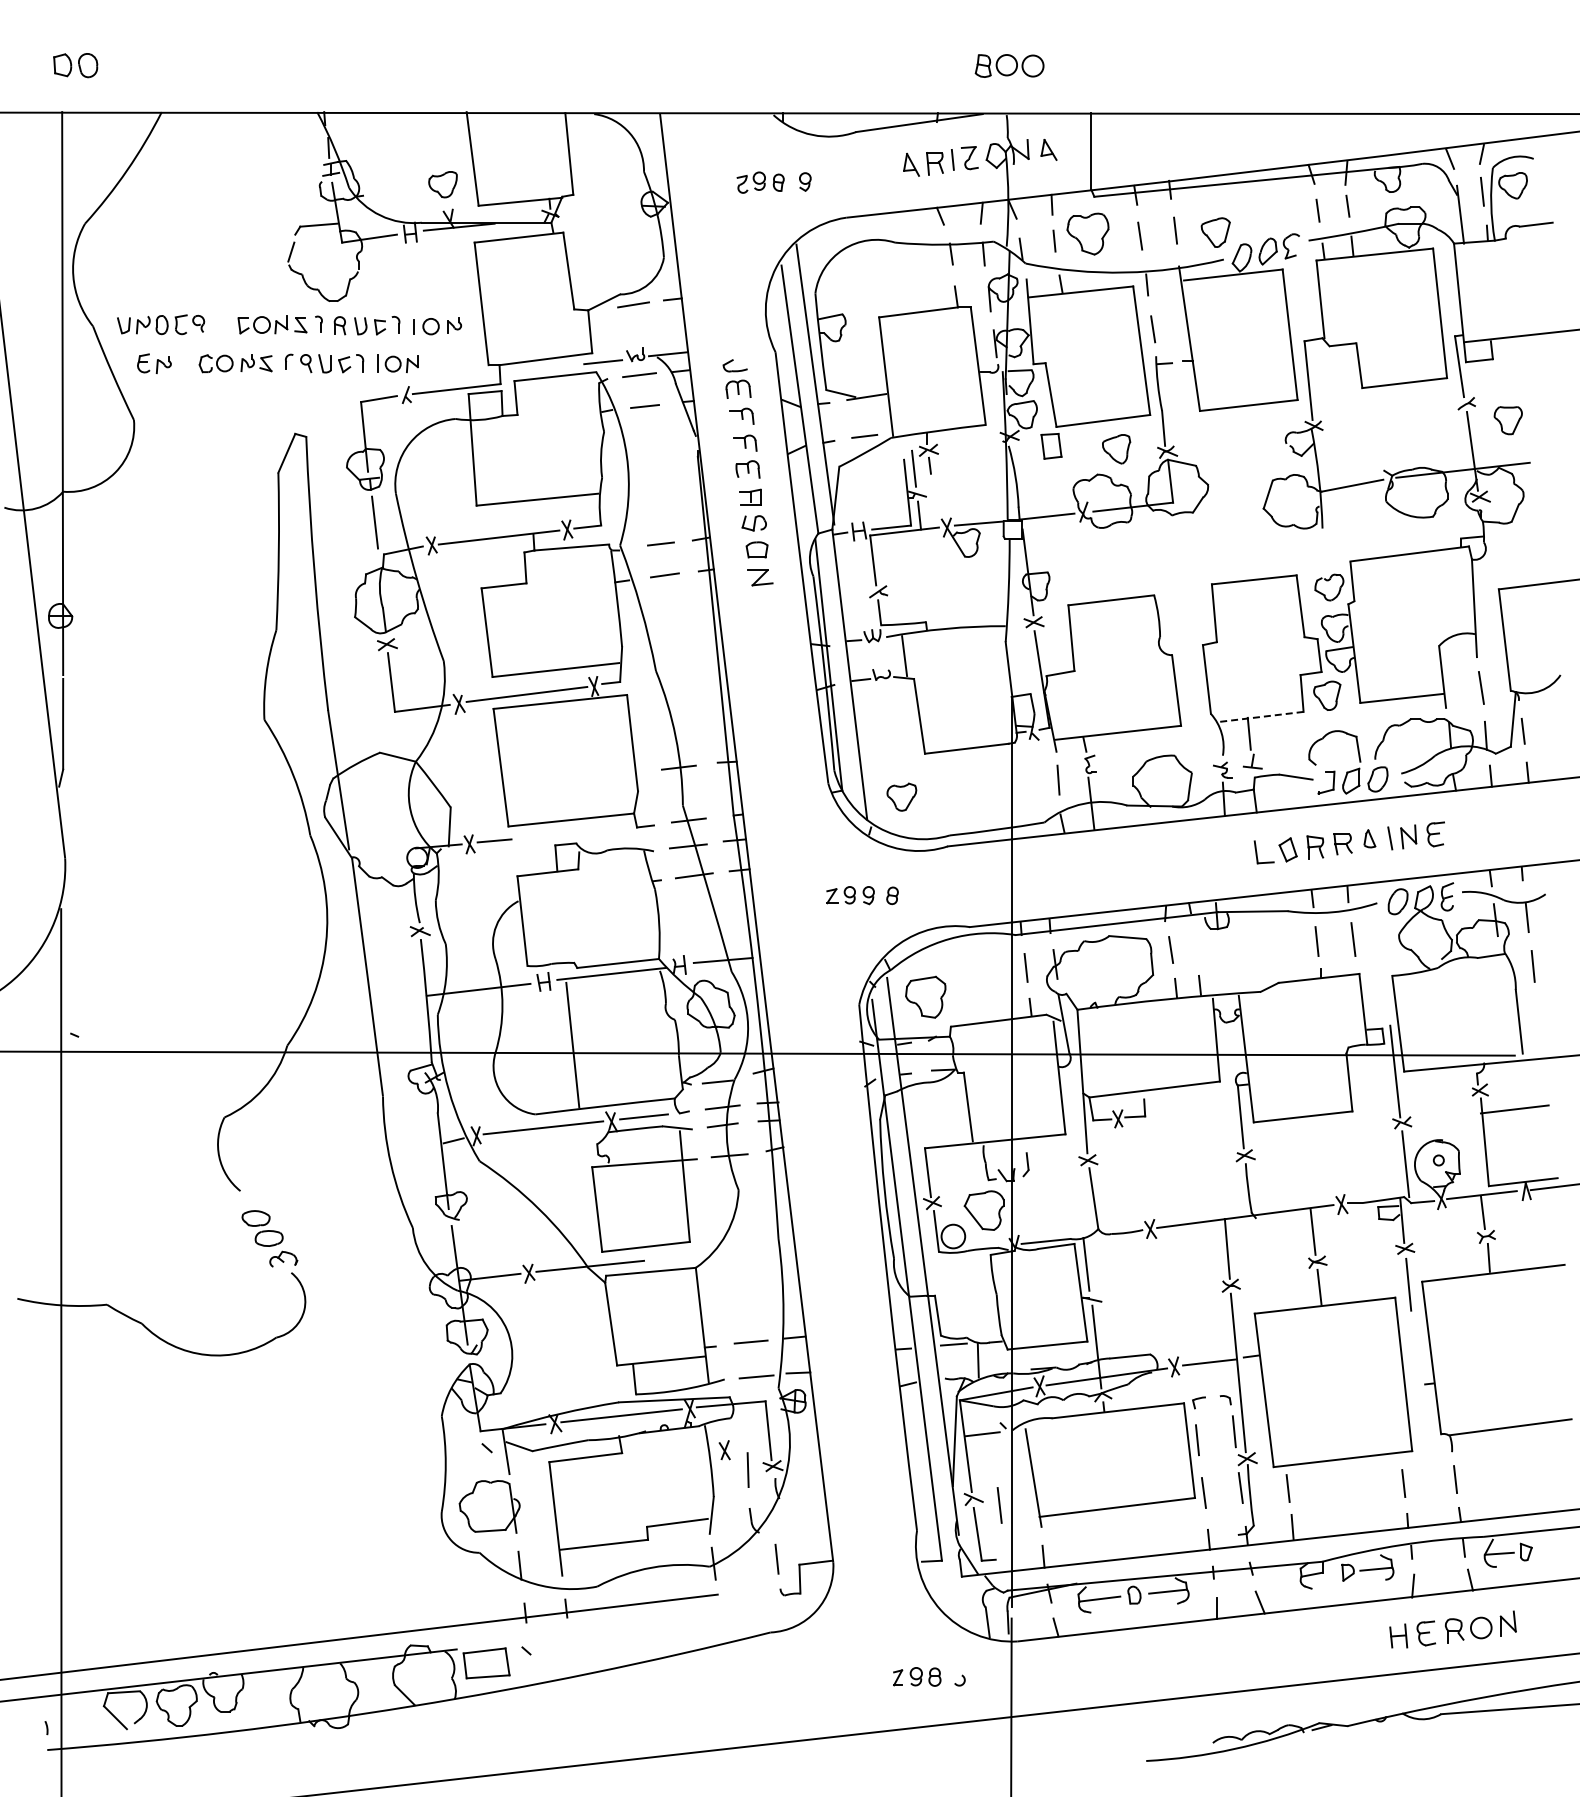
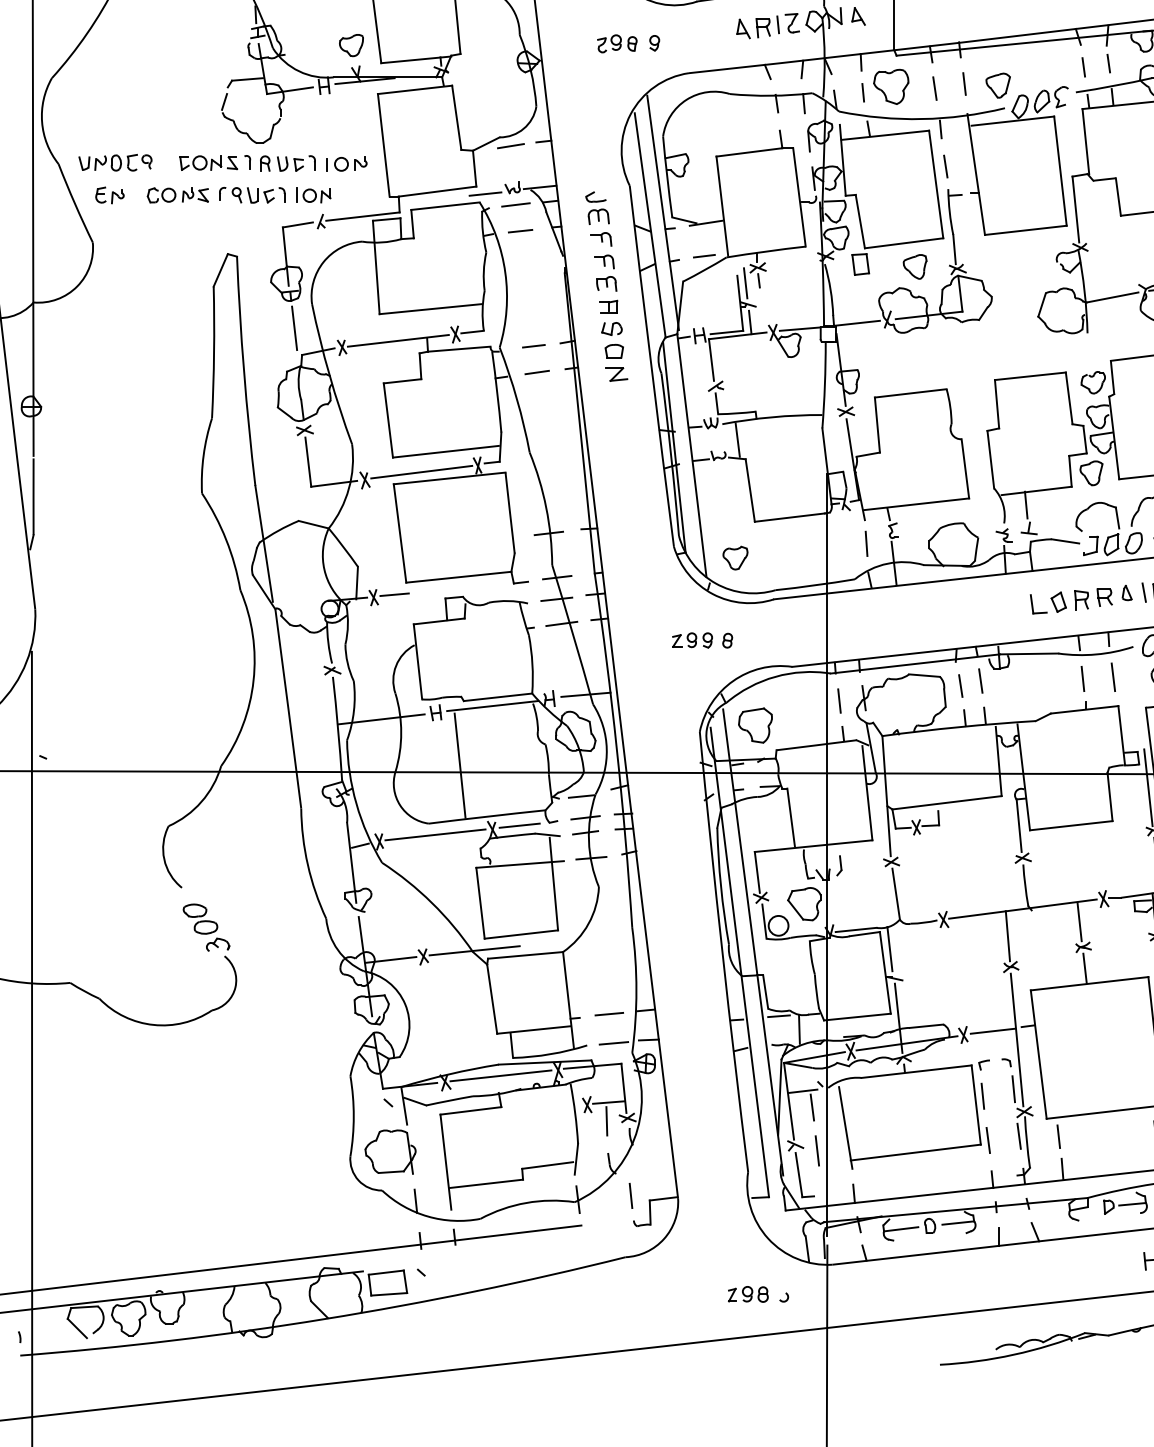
line: (1261, 716) -> (1036, 490), dashed -> solid
line: (1194, 943) -> (980, 680), added
line: (750, 1447) -> (608, 1102), added
line: (993, 1453) -> (812, 1107), added

